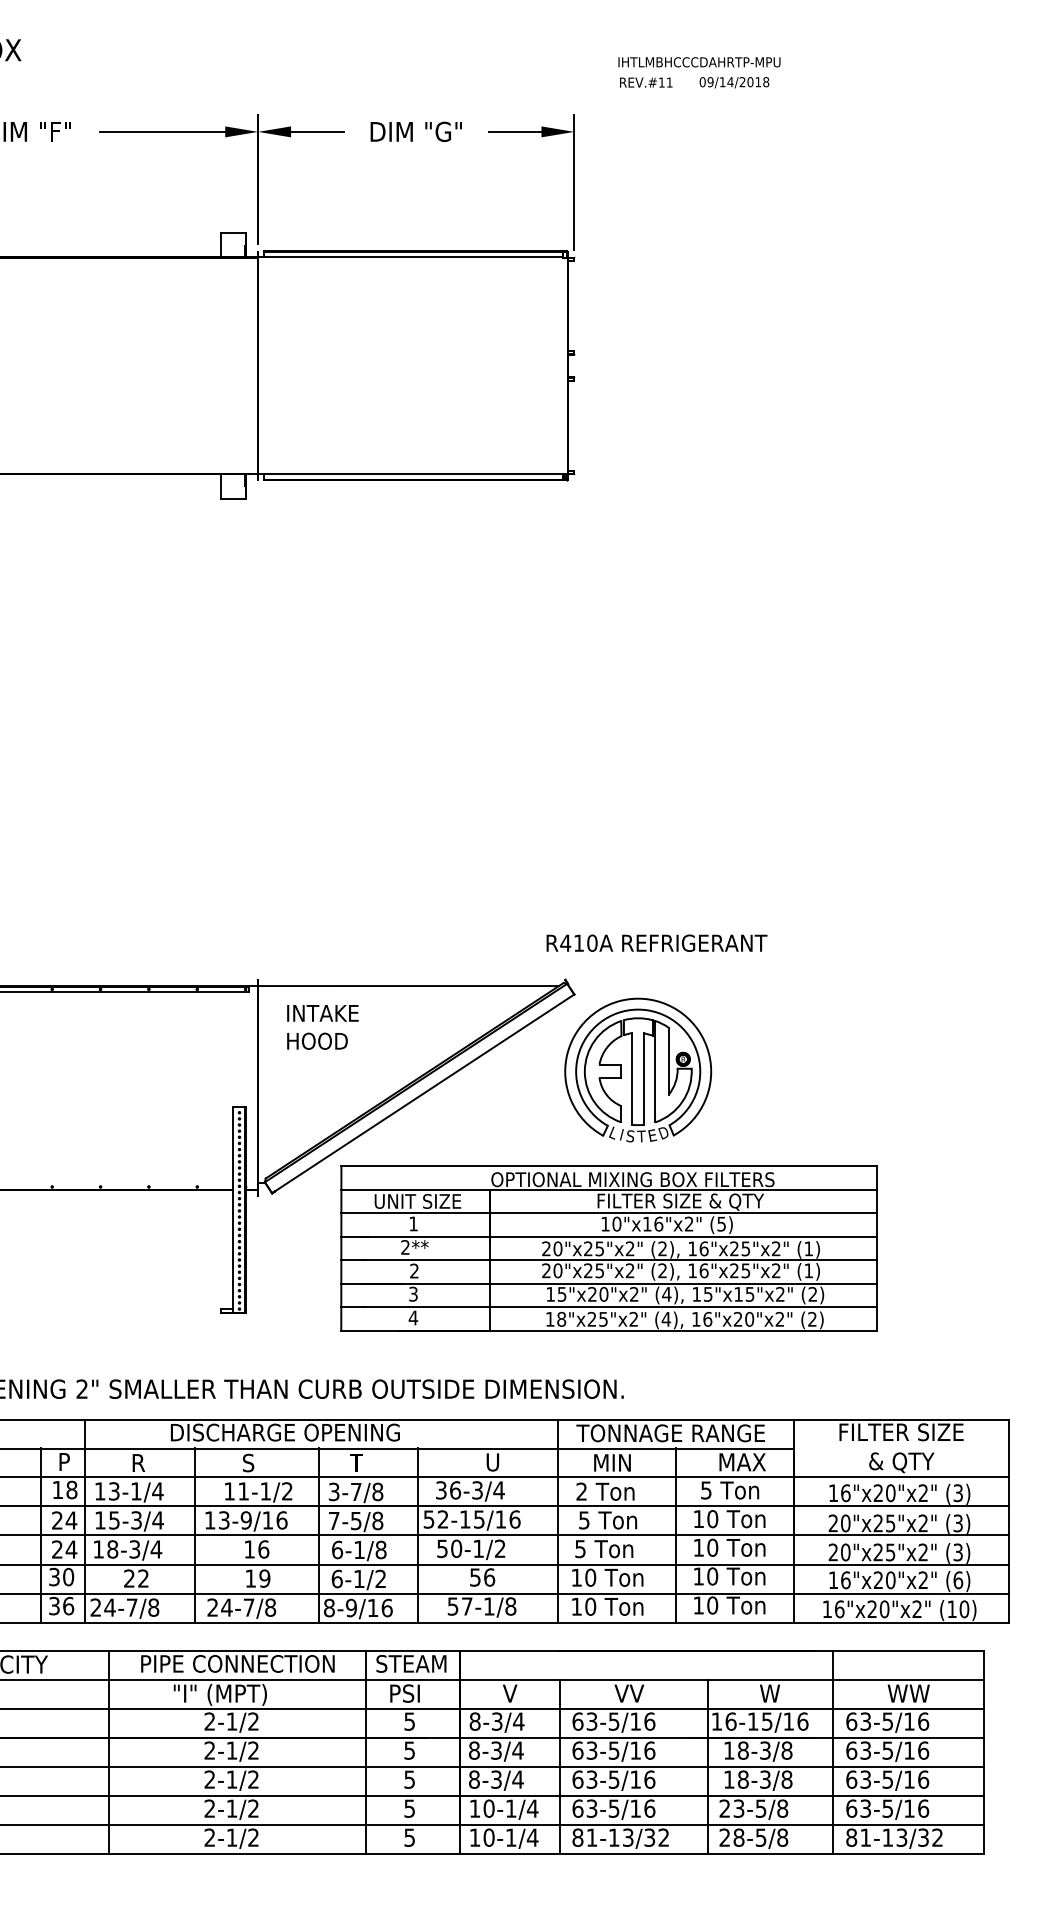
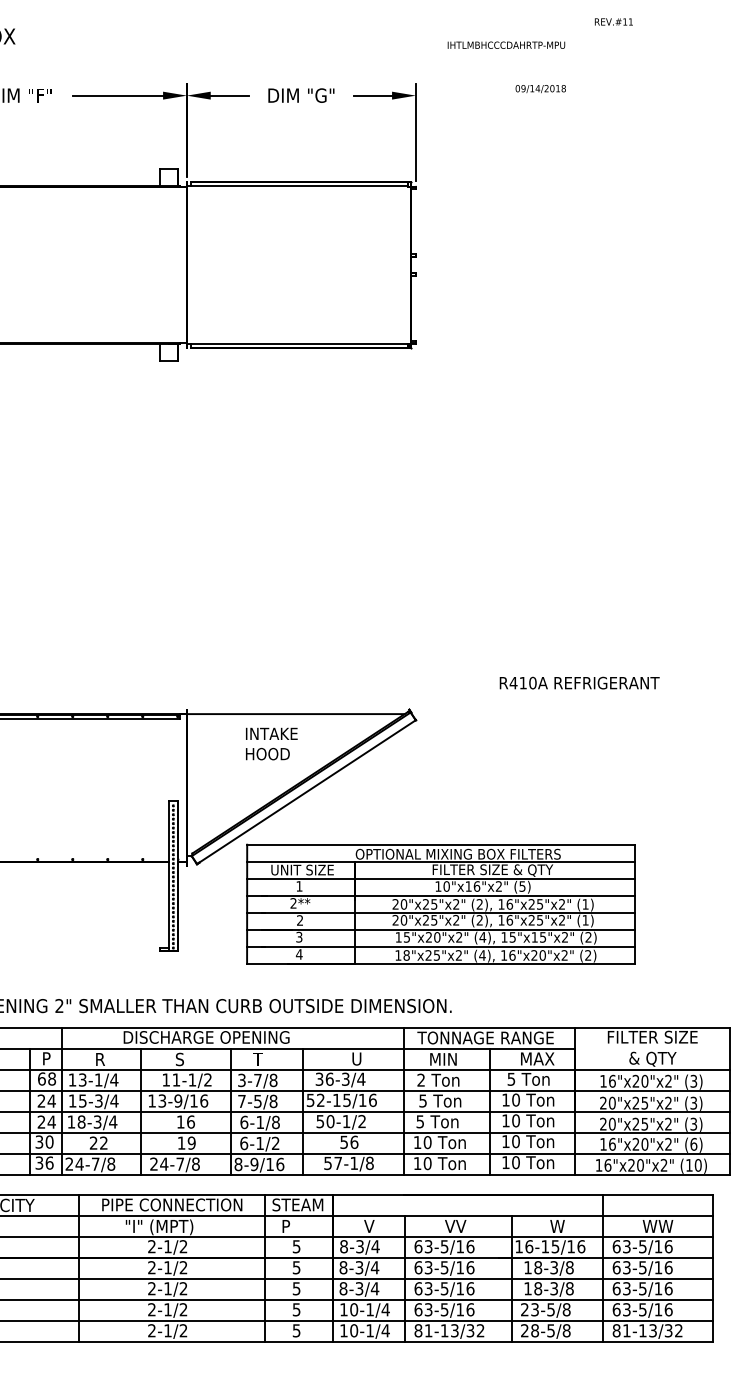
text: (645, 81) -> (613, 21), moved
text: (734, 83) -> (540, 89), moved
text: (656, 942) -> (579, 682), moved
text: (322, 1026) -> (271, 743), moved
part: (637, 1069) -> (461, 774), removed
text: (57, 1489) -> (41, 1078), 18 -> 68
text: (410, 1693) -> (297, 1226), PSI -> P

